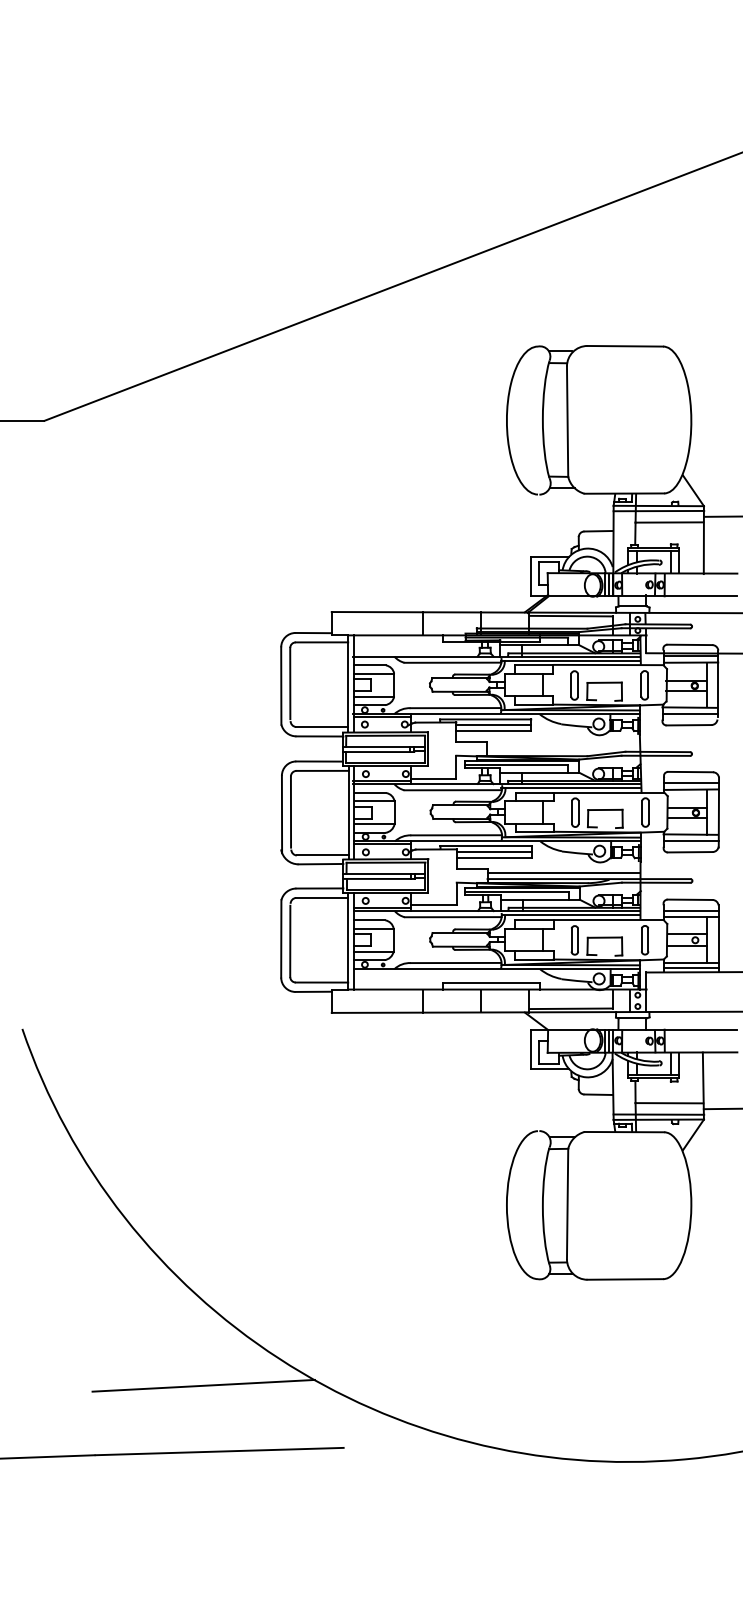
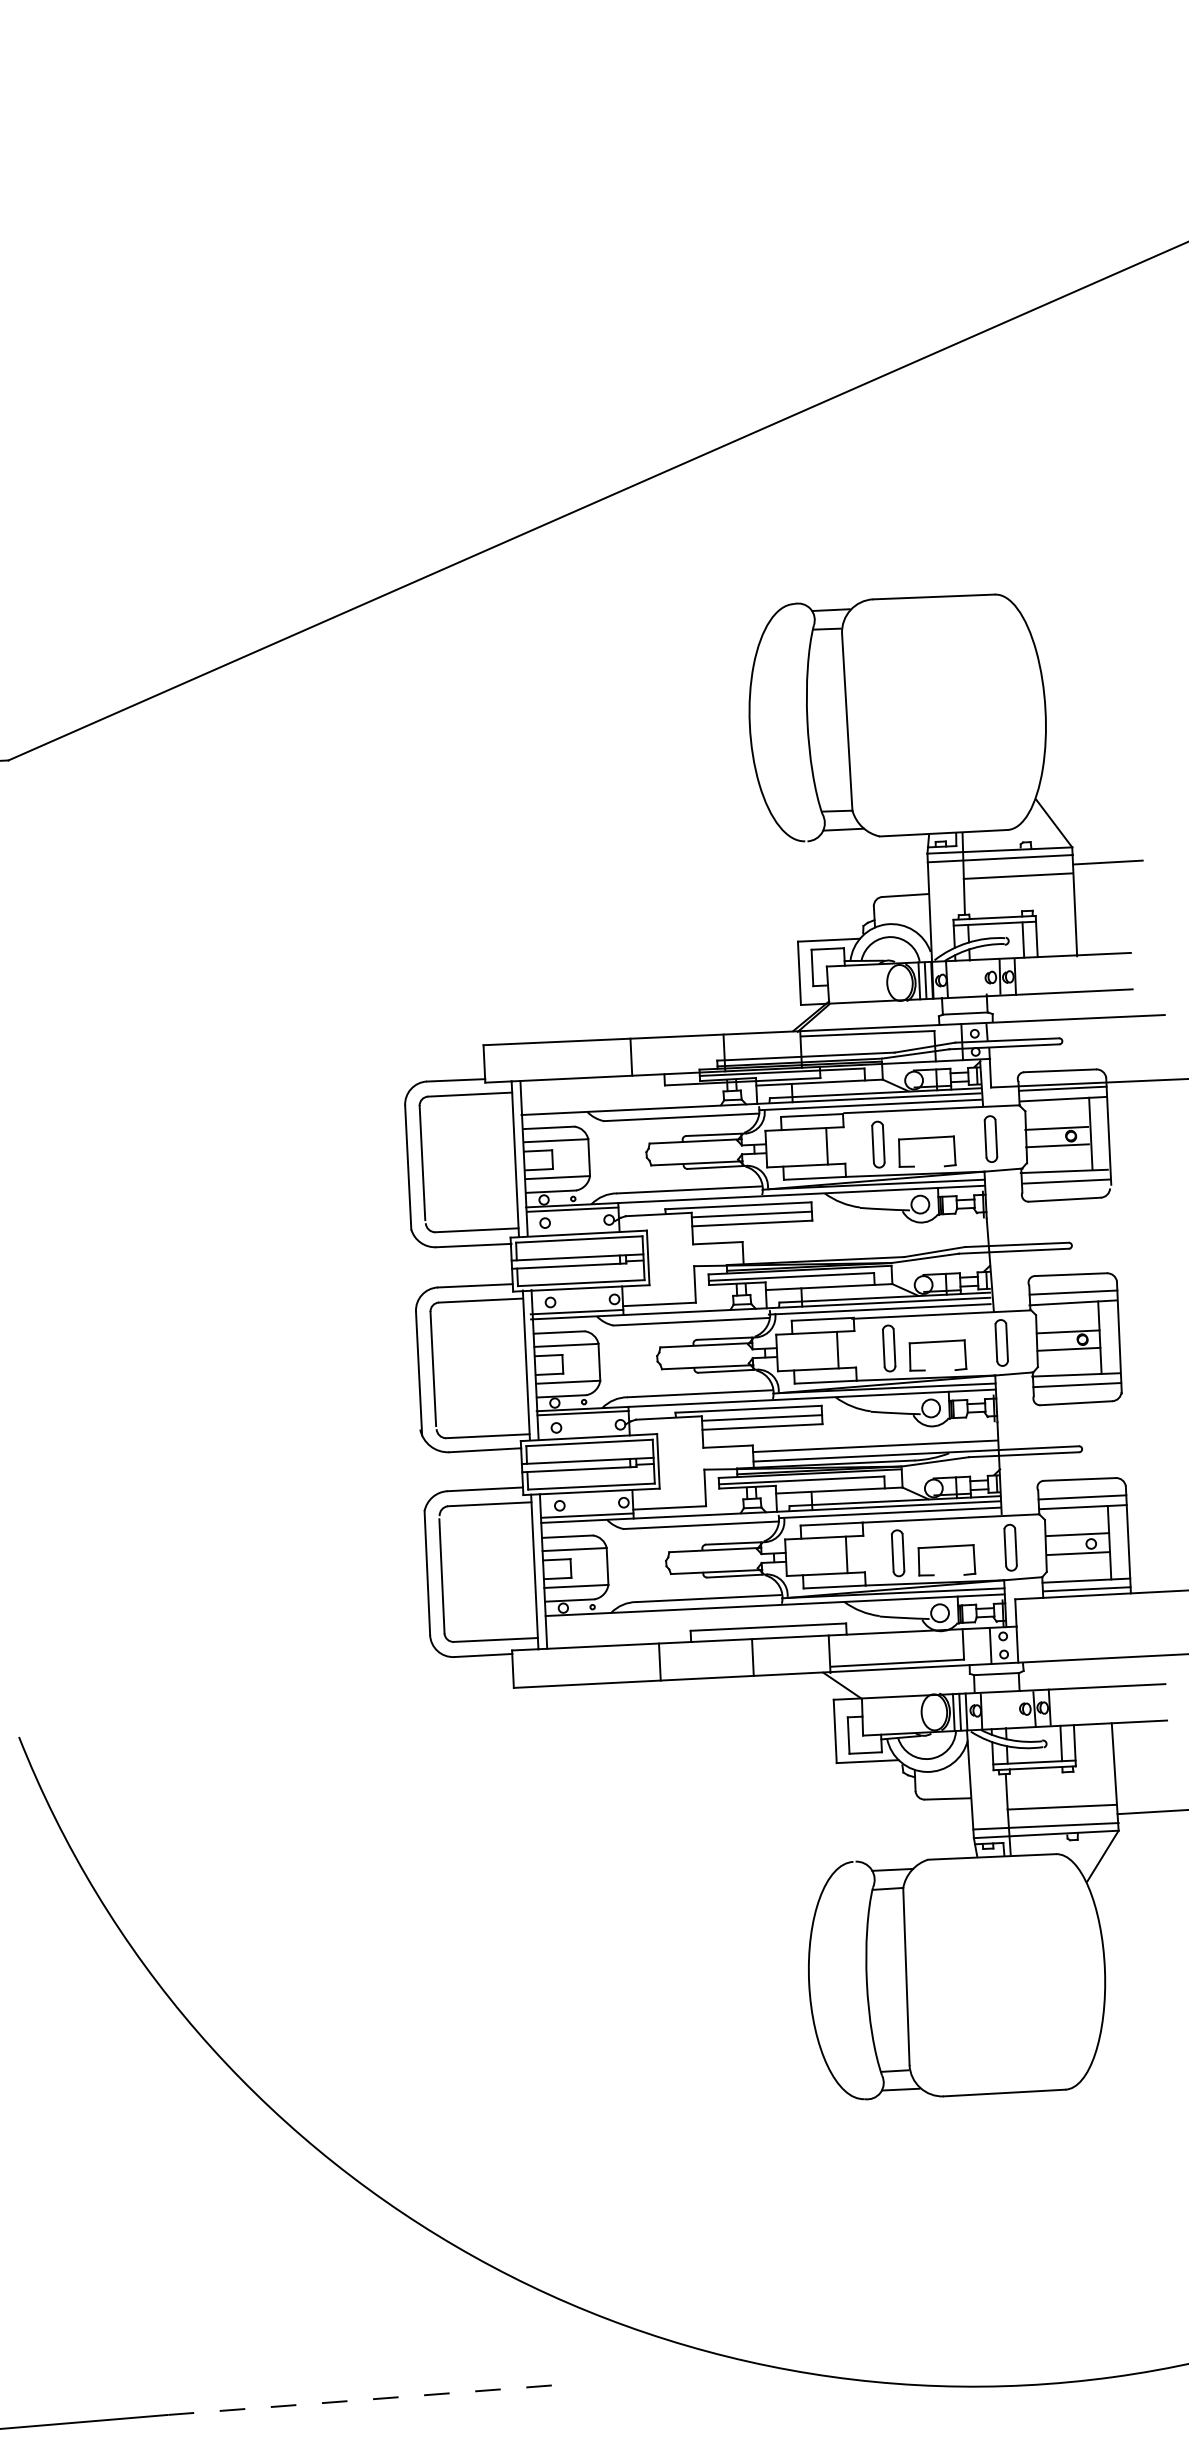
line: (203, 1385) -> (336, 2294), removed
line: (220, 1451) -> (368, 2399), solid -> dashed

